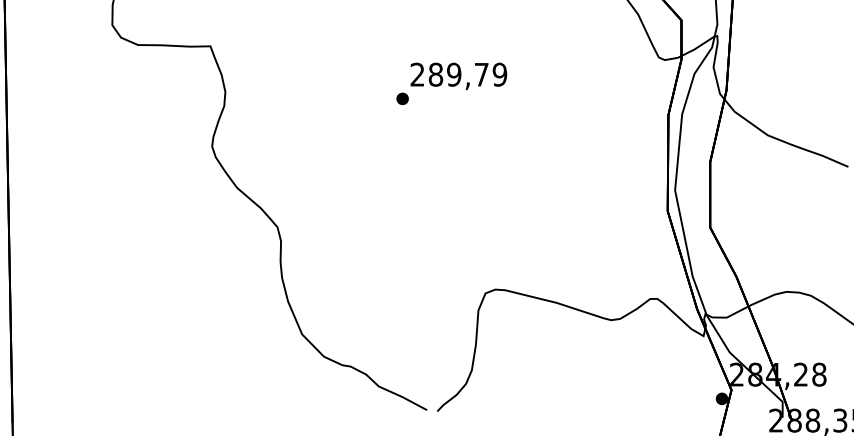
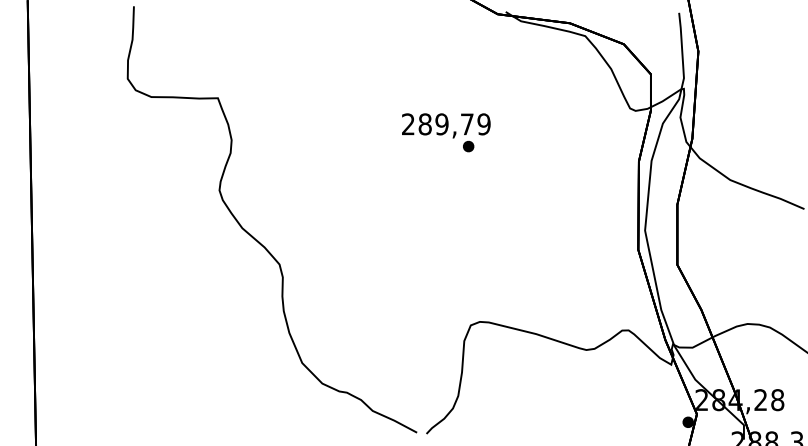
part: (402, 98) -> (468, 146), moved

